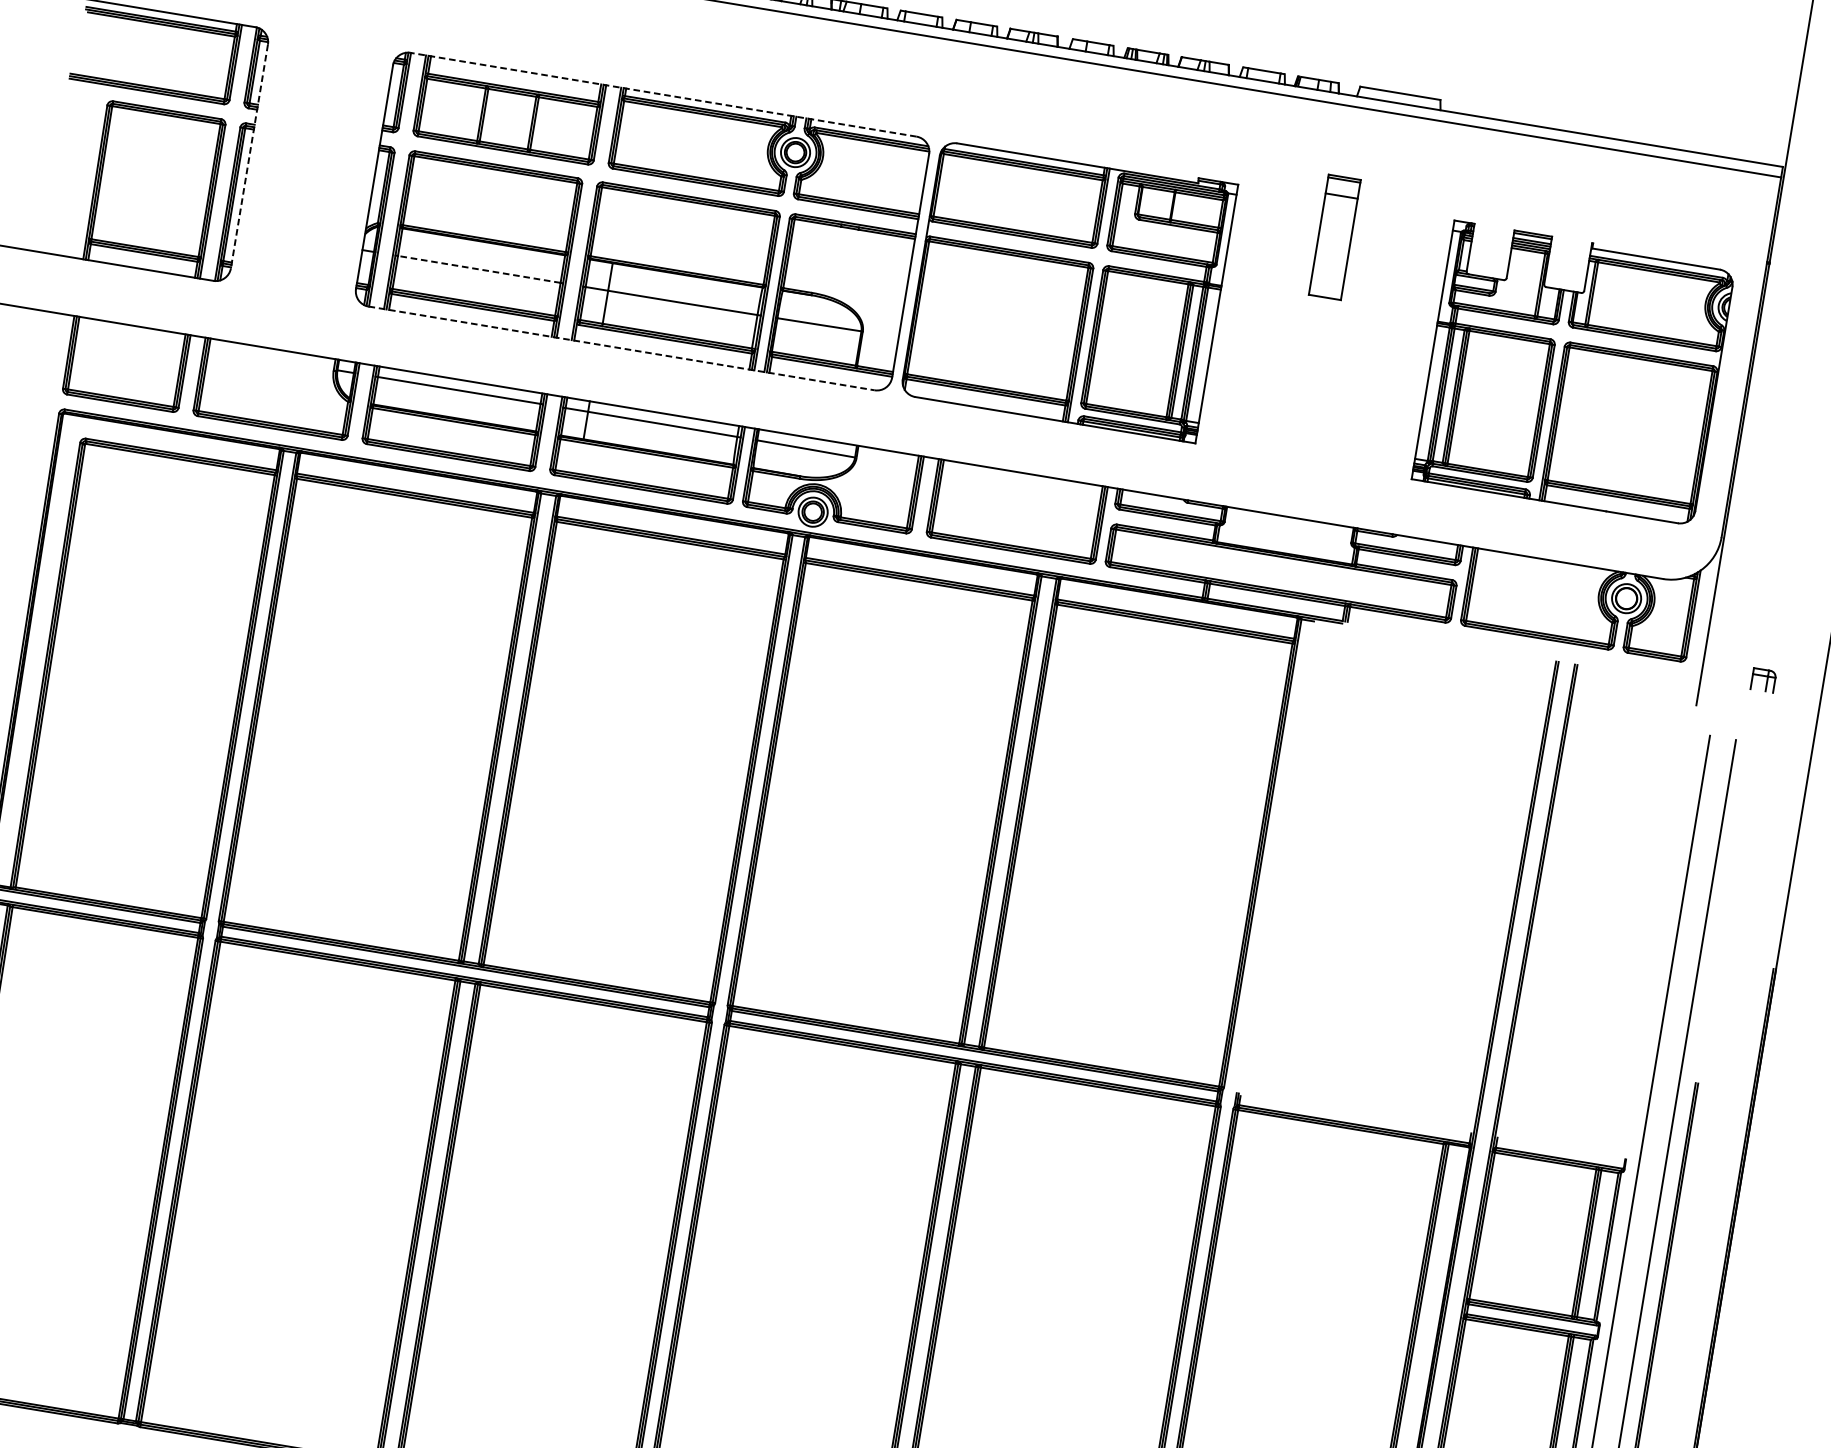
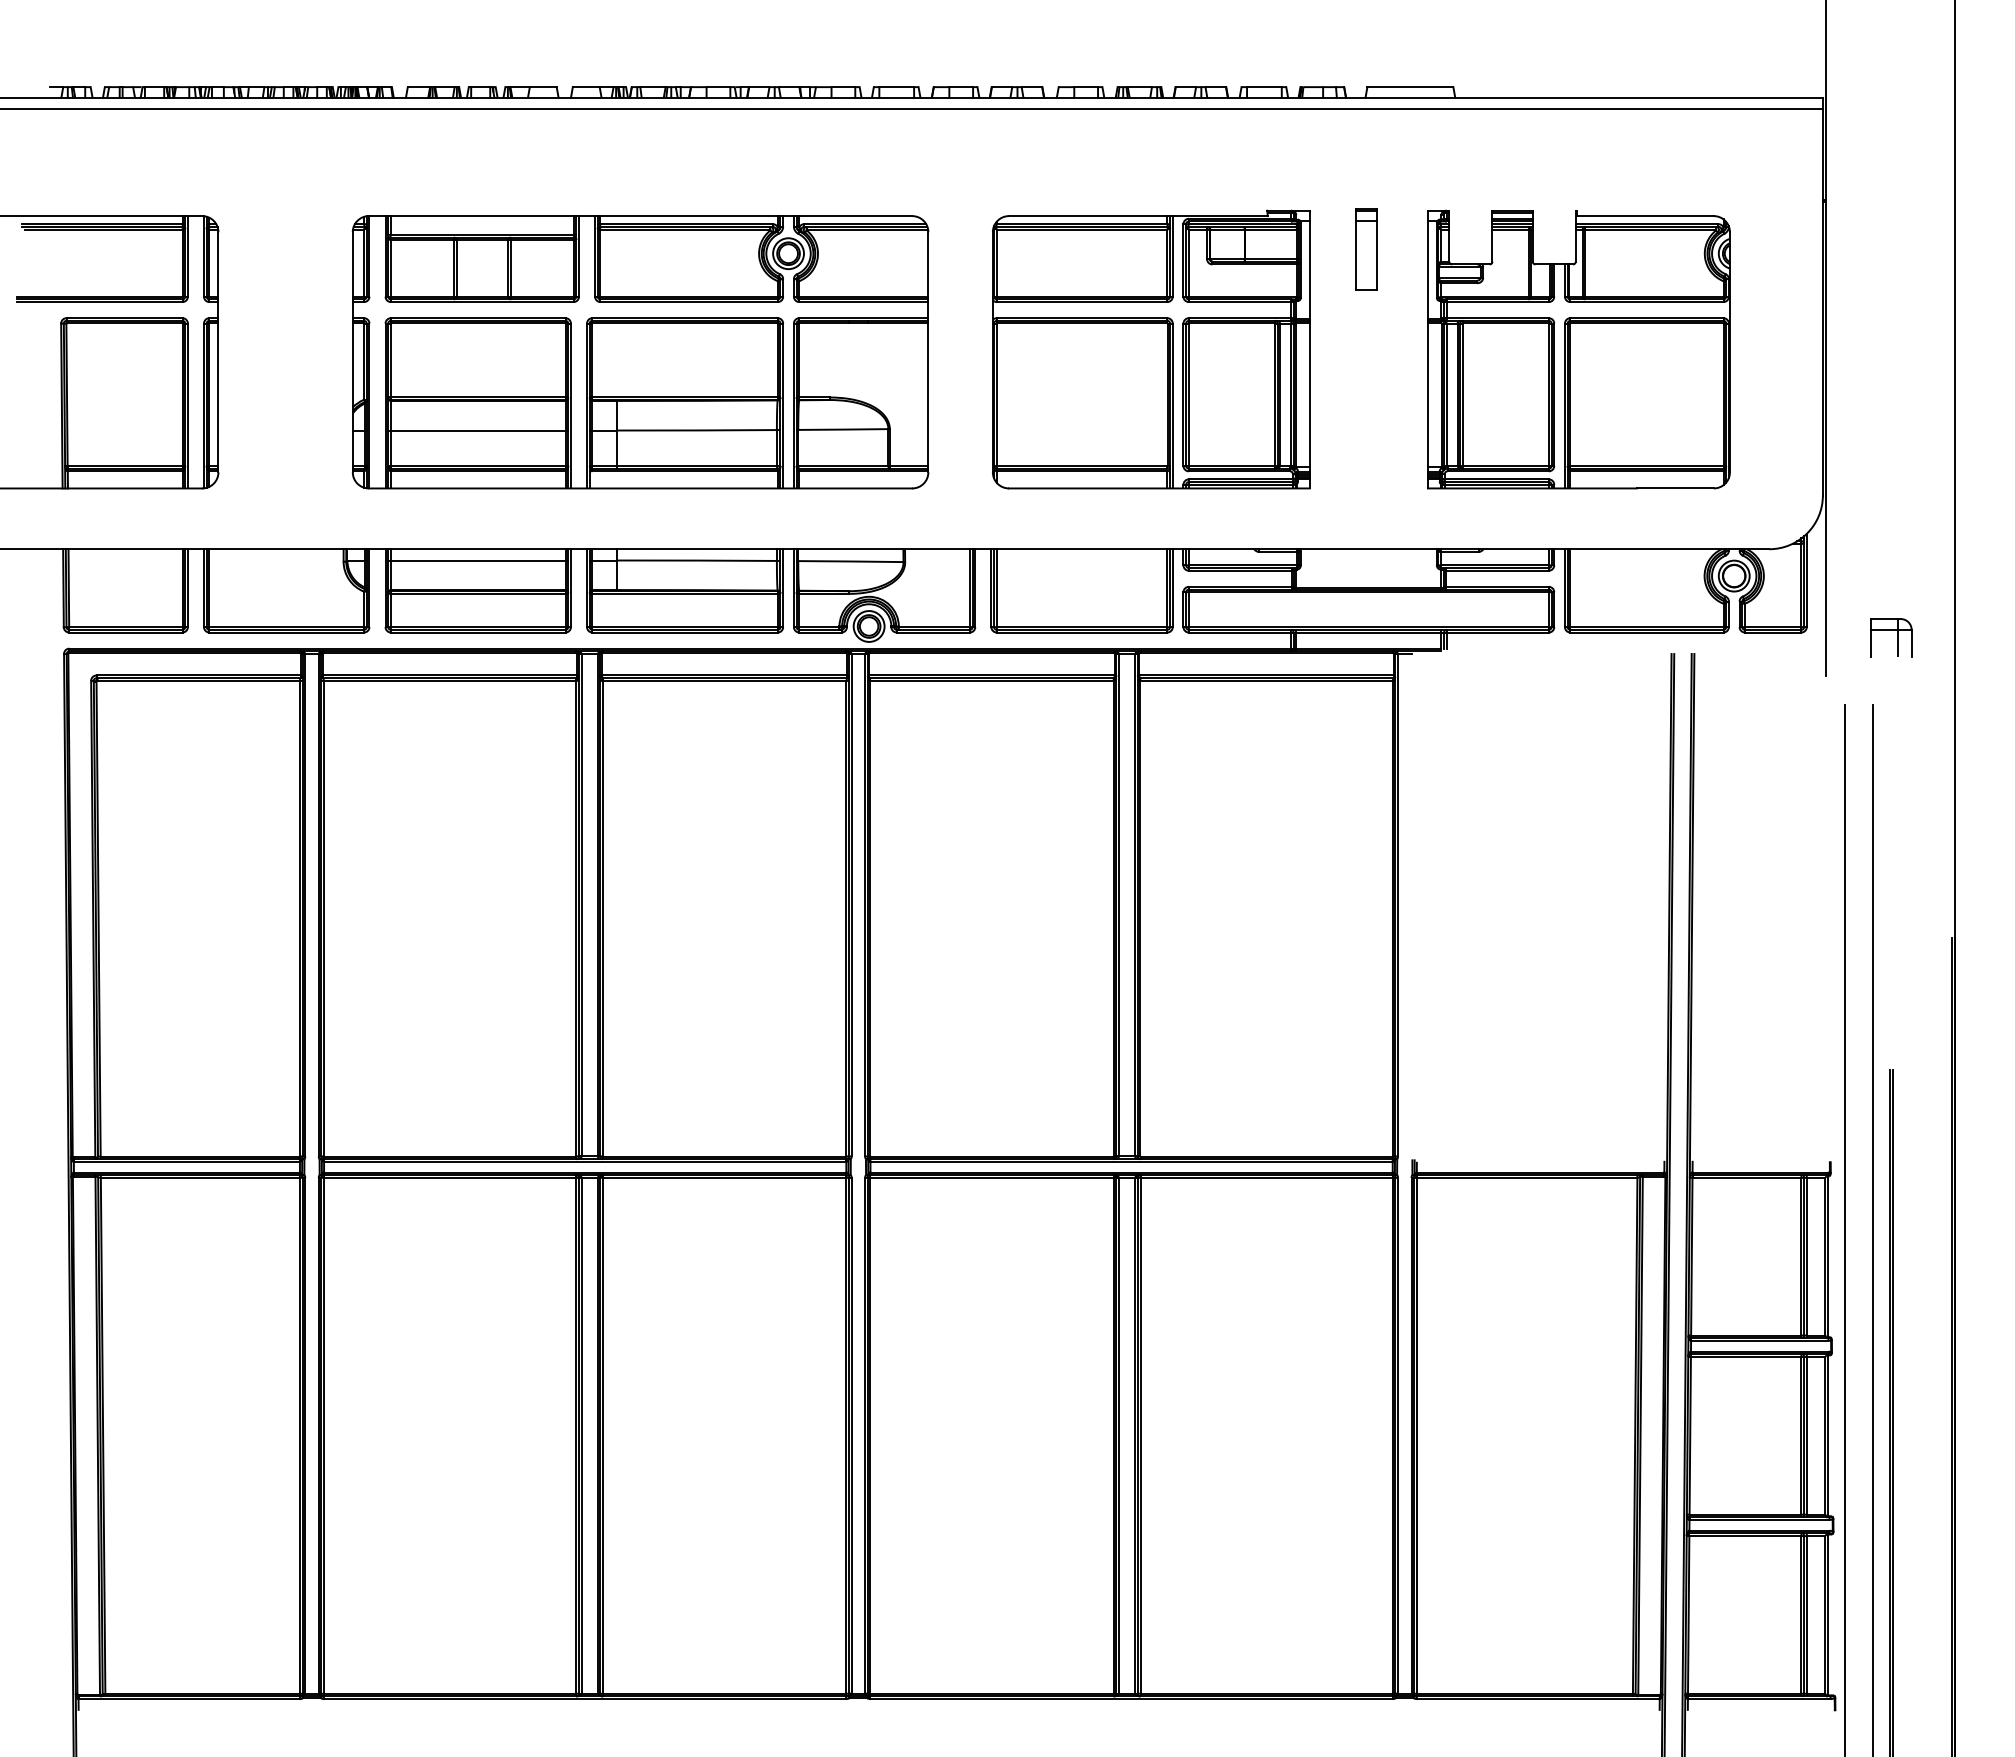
line: (663, 95) -> (640, 216), dashed -> solid
line: (249, 156) -> (218, 352), dashed -> solid
part: (1334, 237) -> (1366, 249), size x0.62
line: (478, 269) -> (477, 430), dashed -> solid
part: (1069, 289) -> (1151, 349), moved
line: (621, 348) -> (640, 488), dashed -> solid
part: (1573, 373) -> (1578, 349), moved
part: (1763, 680) -> (1891, 637), size x1.67

